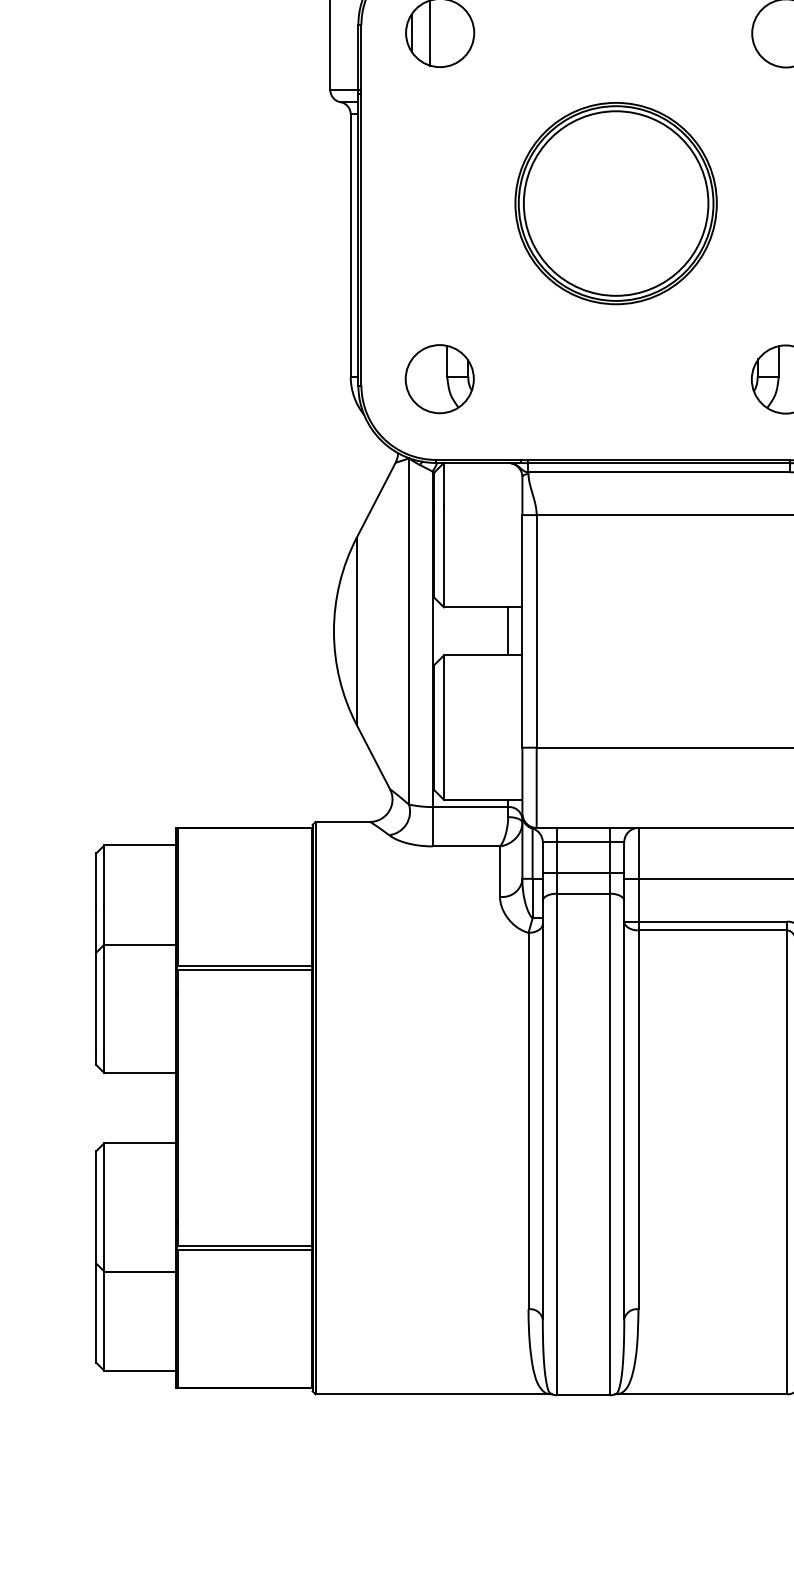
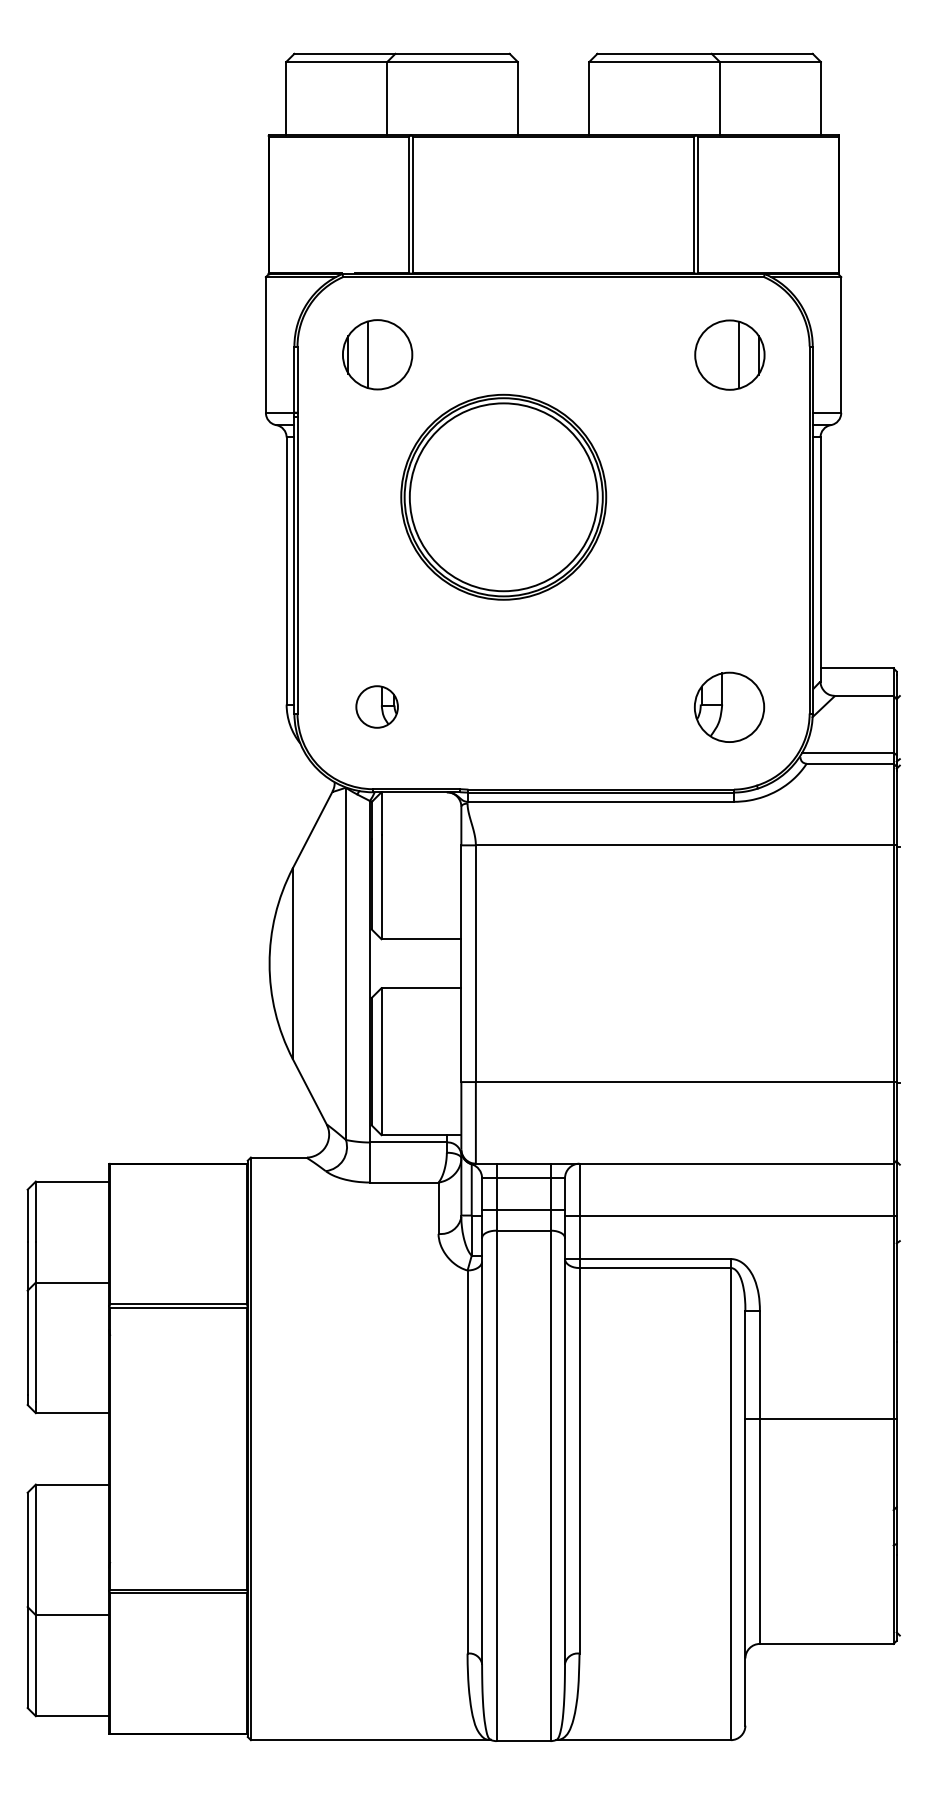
part: (615, 202) -> (503, 496), moved
part: (439, 378) -> (376, 706), size x0.6
line: (507, 631) -> (446, 963), removed

